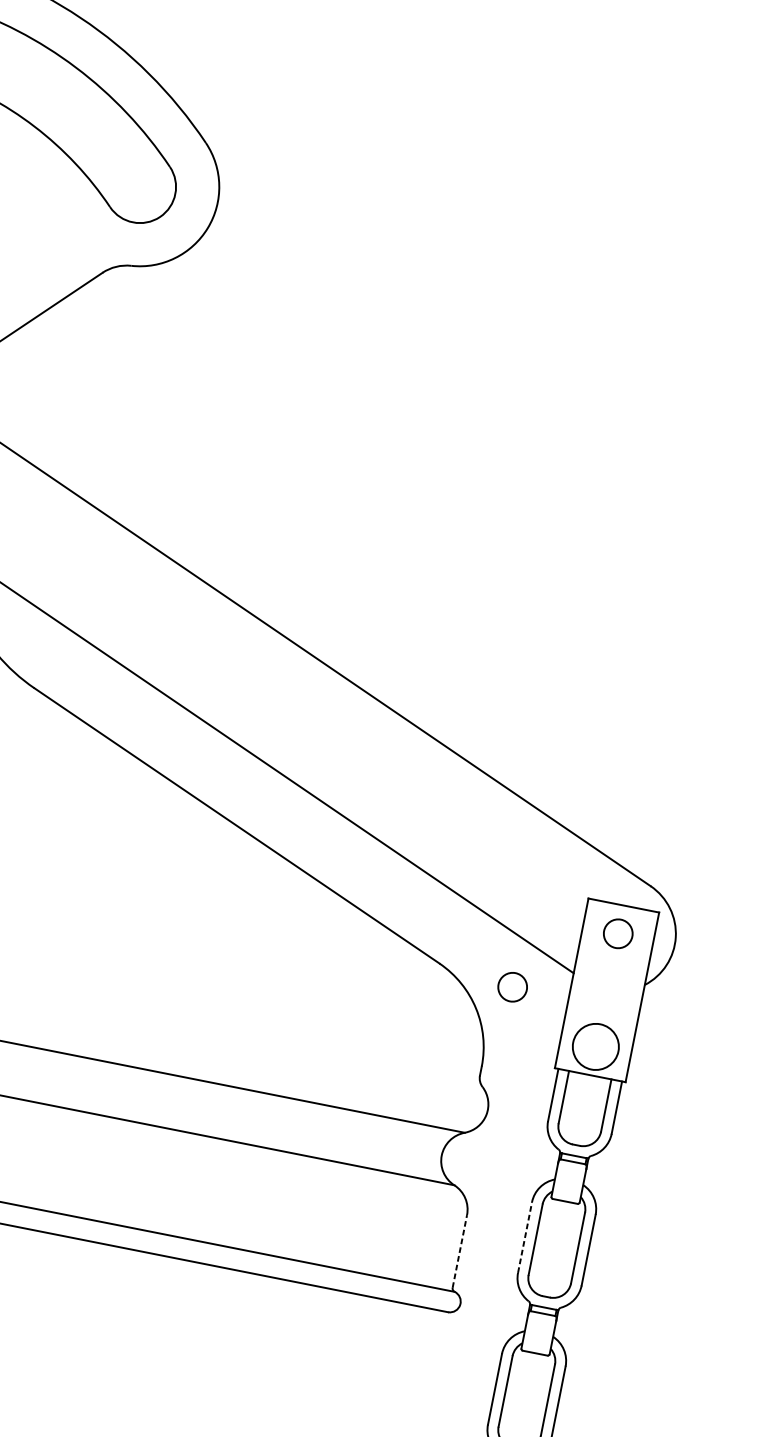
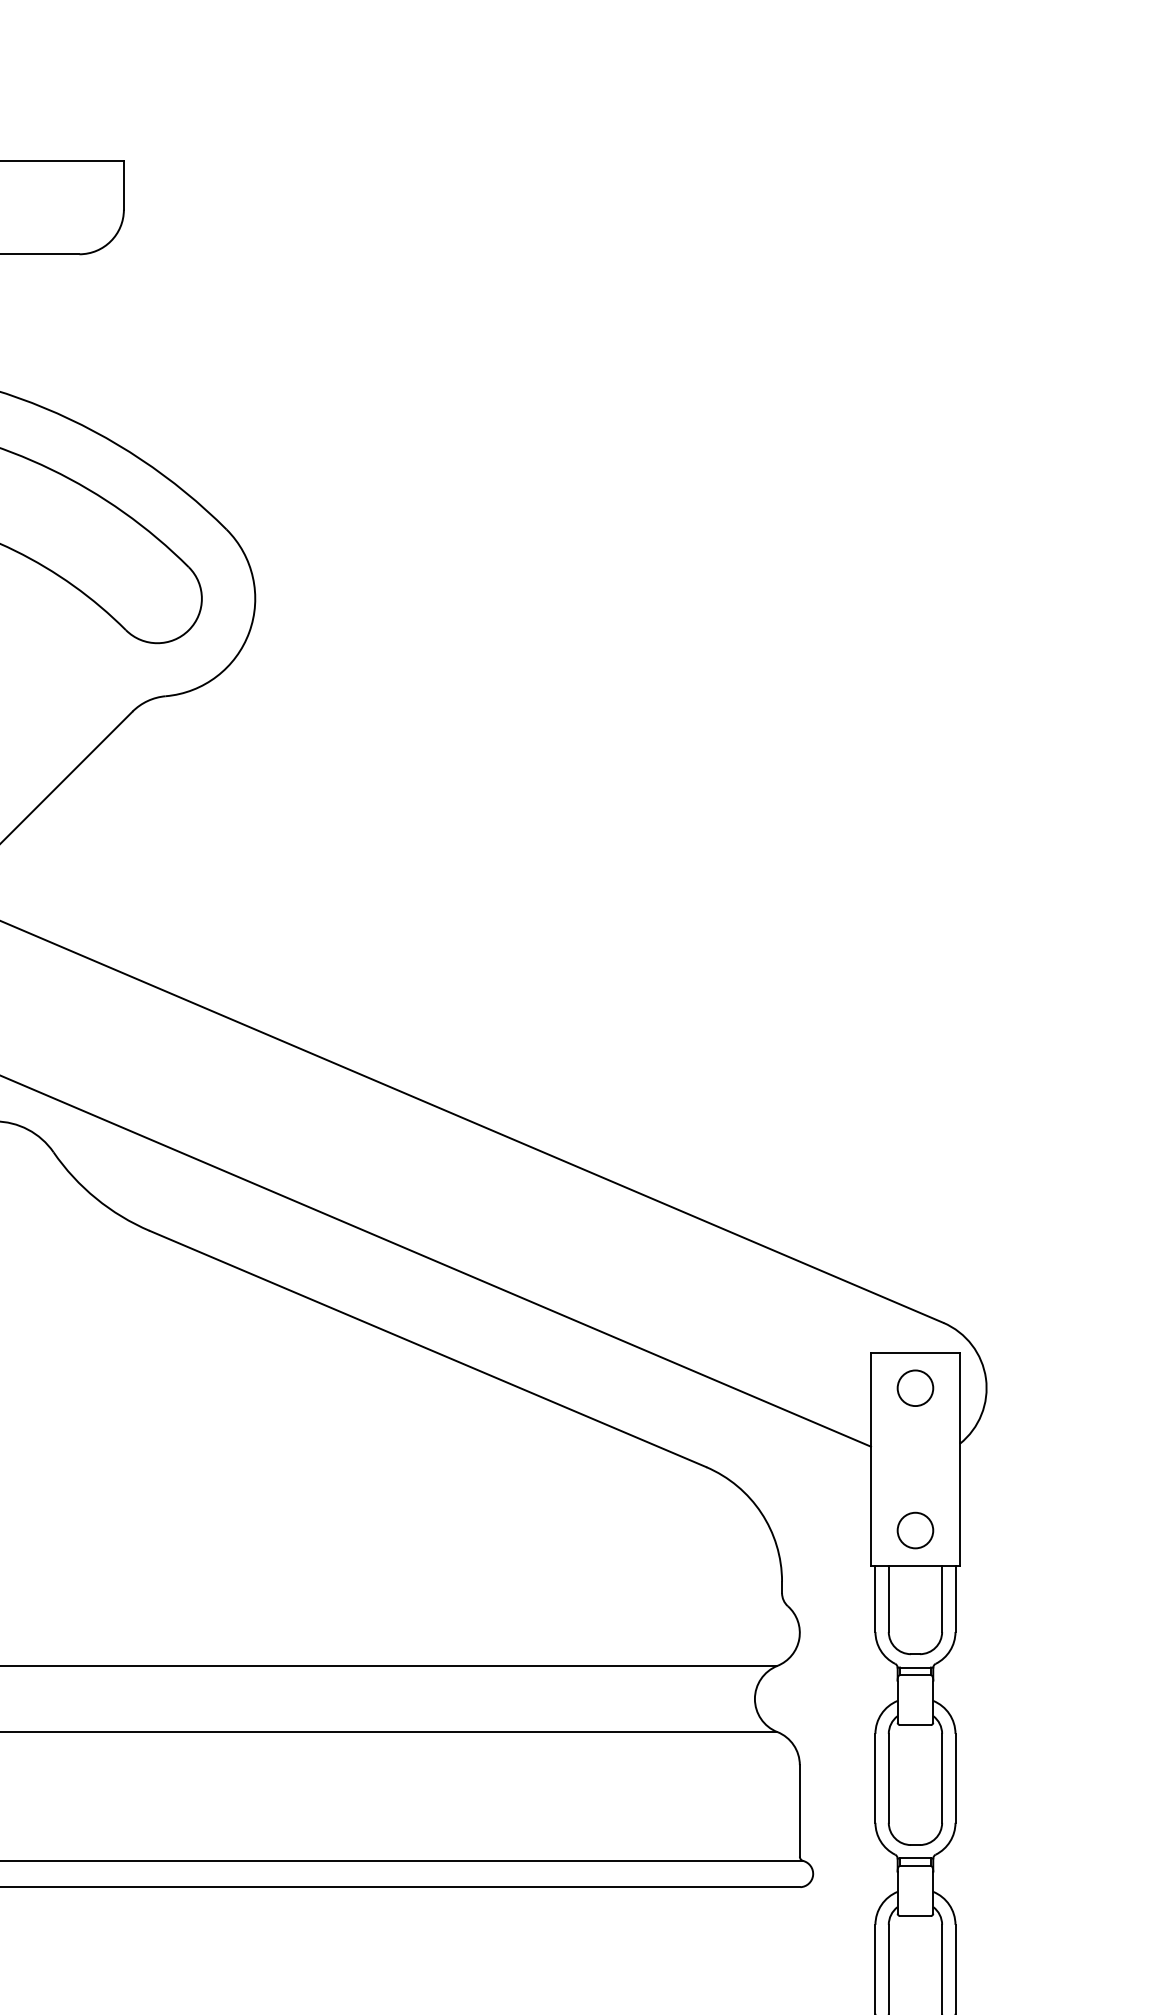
circle: (512, 986) -> (800, 1477), removed
circle: (595, 1046) -> (915, 1530), size x0.62
line: (525, 1236) -> (875, 1777), dashed -> solid
line: (459, 1251) -> (799, 1810), dashed -> solid

